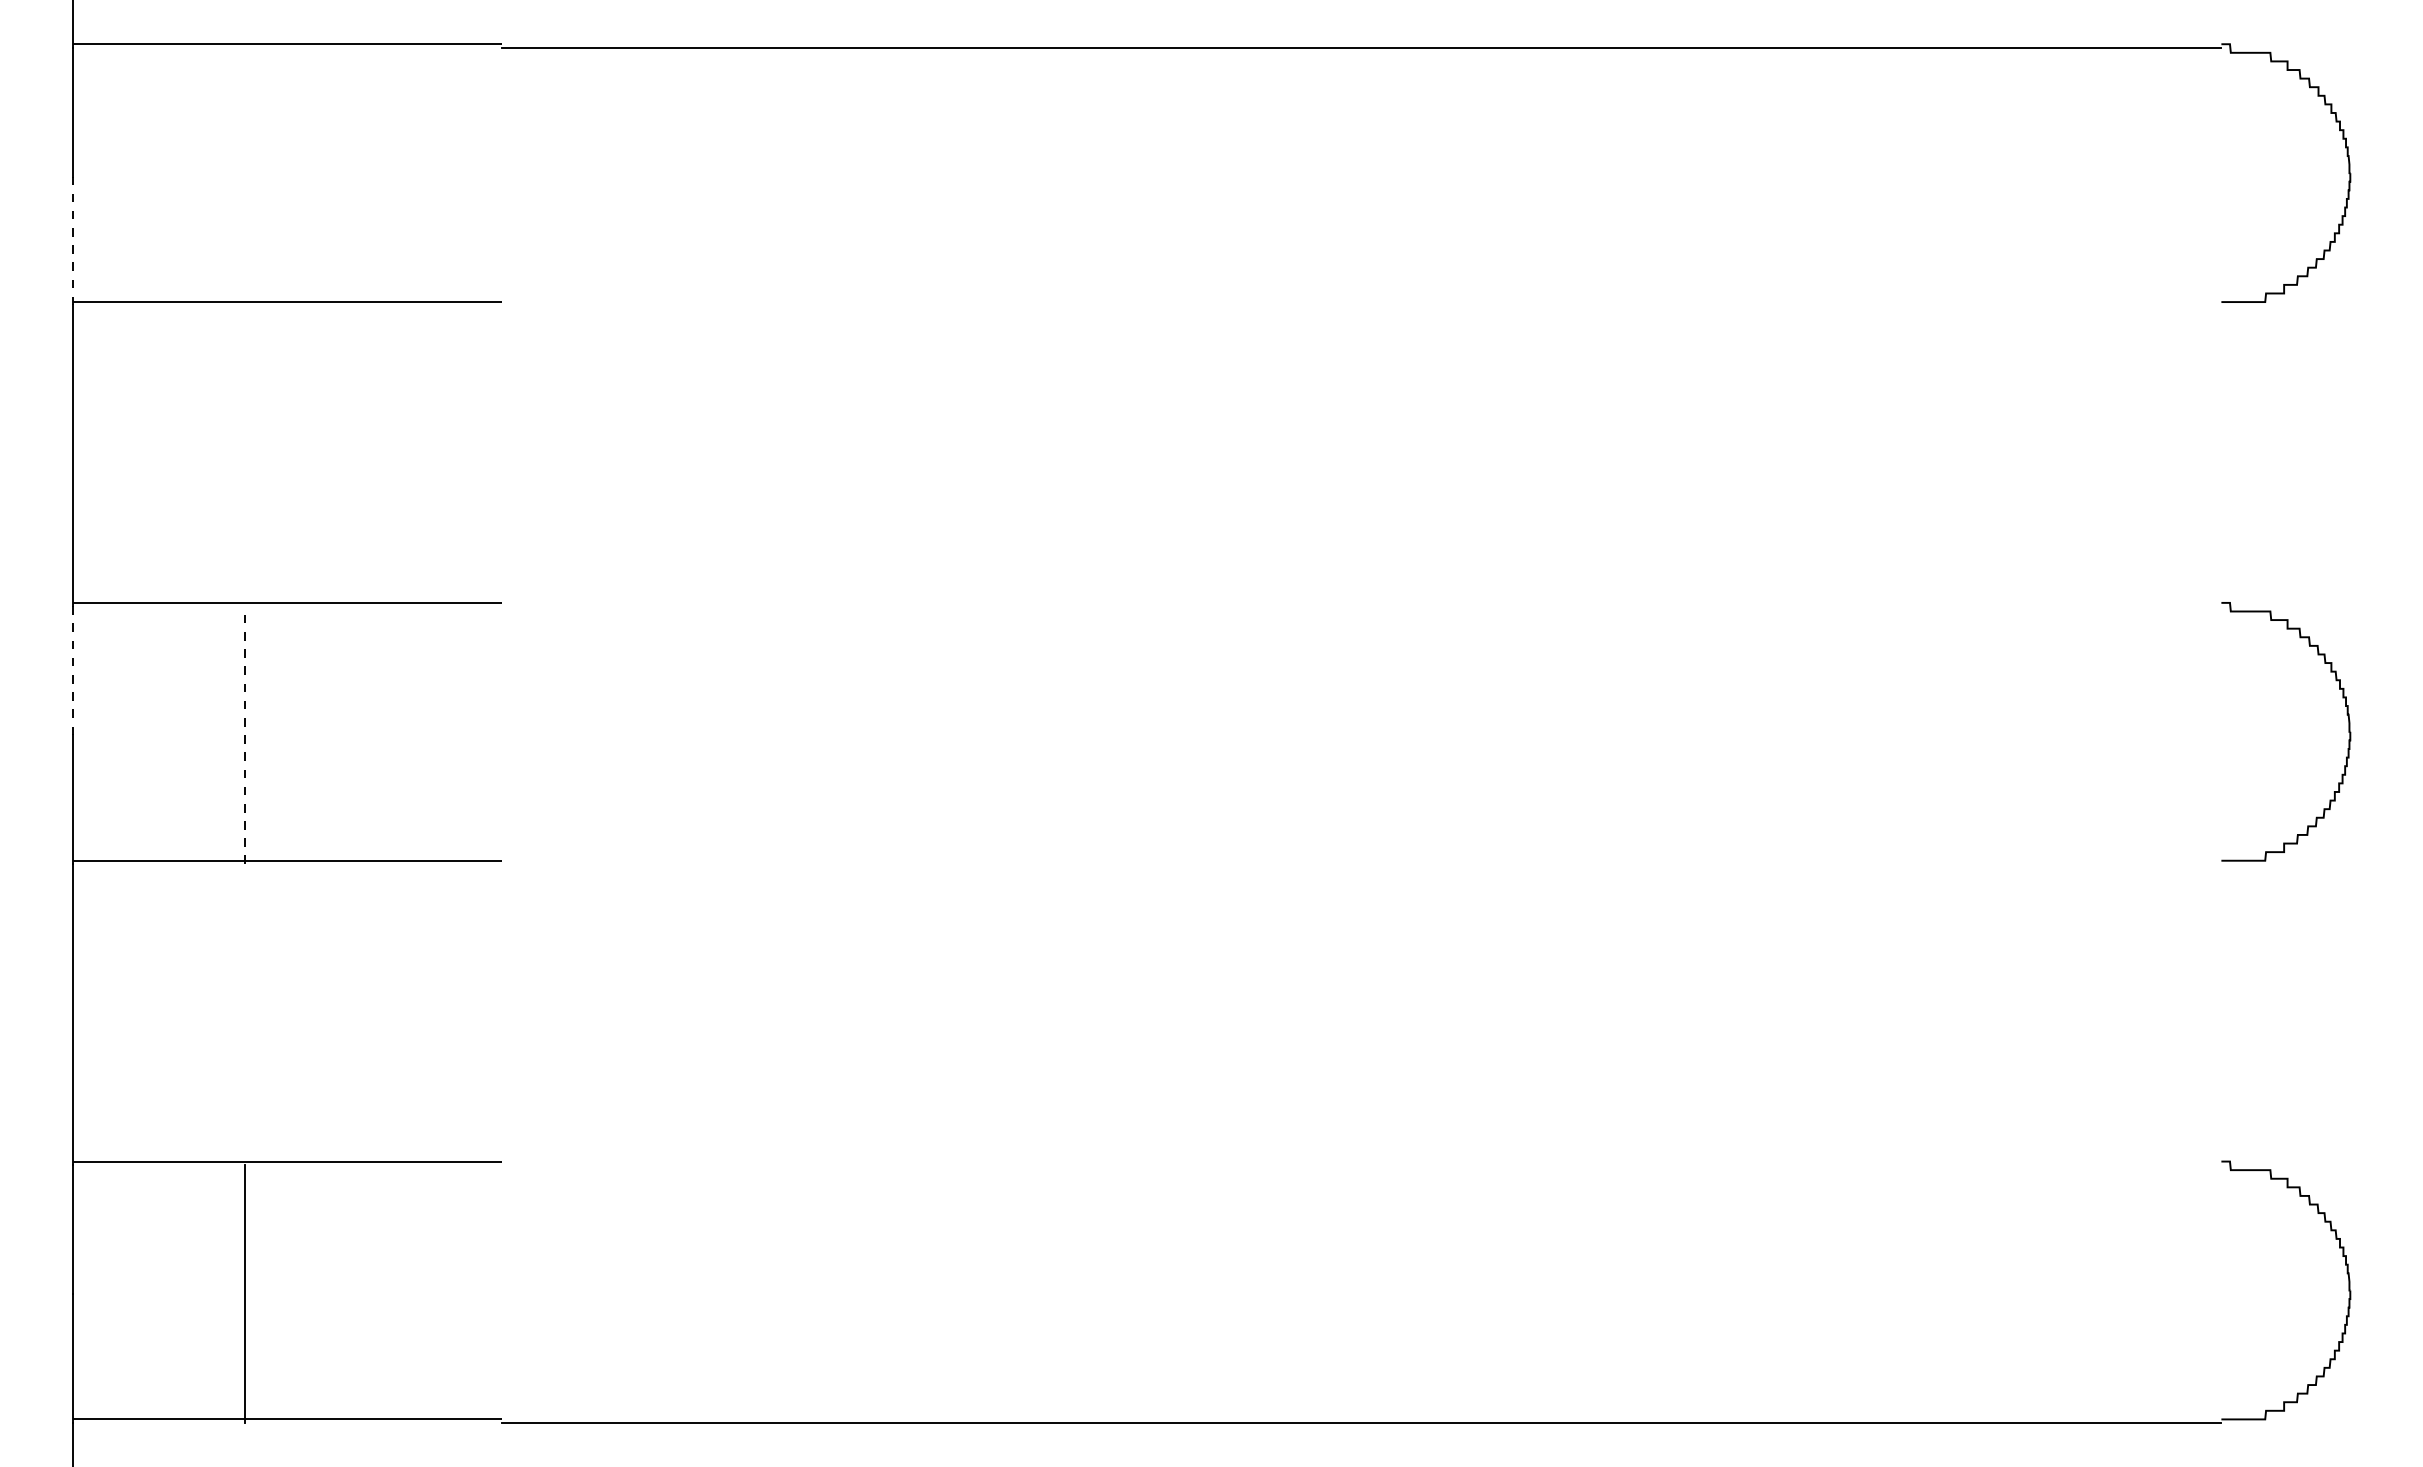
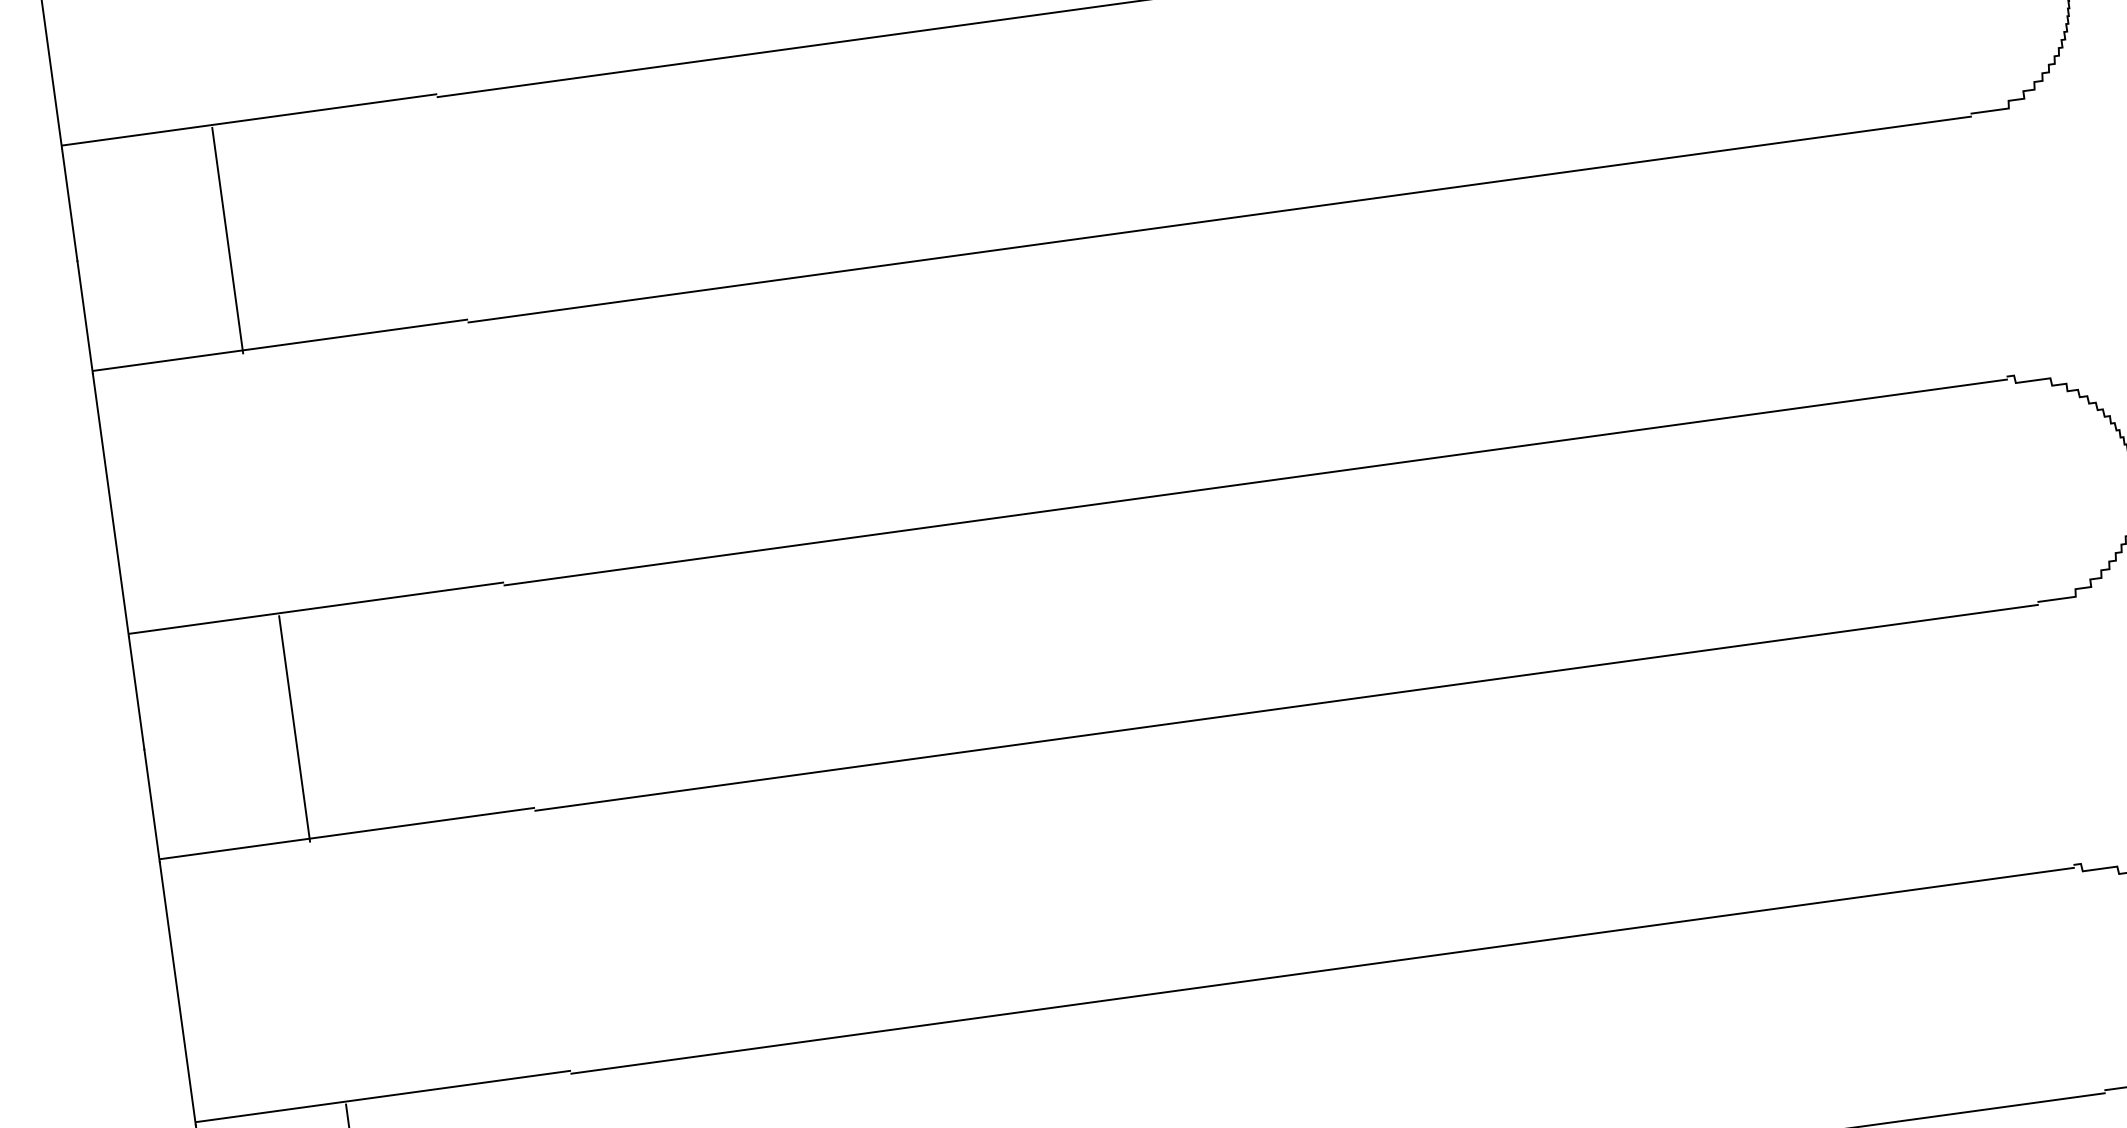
line: (244, 176) -> (227, 240), added
line: (72, 240) -> (84, 317), dashed -> solid
line: (1361, 305) -> (1219, 219), added
line: (1361, 606) -> (1255, 482), added
line: (72, 670) -> (136, 693), dashed -> solid
line: (244, 735) -> (294, 729), dashed -> solid
line: (1361, 864) -> (1286, 708), added
line: (1361, 1164) -> (1322, 970), added

